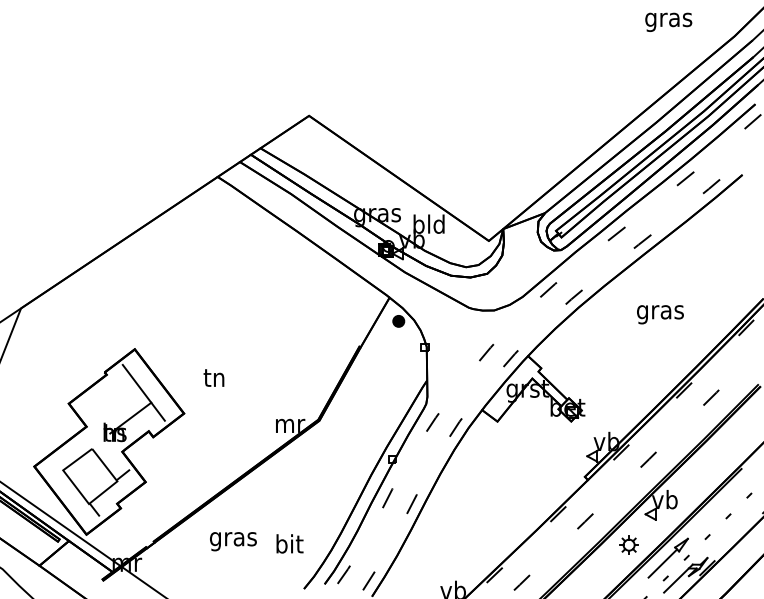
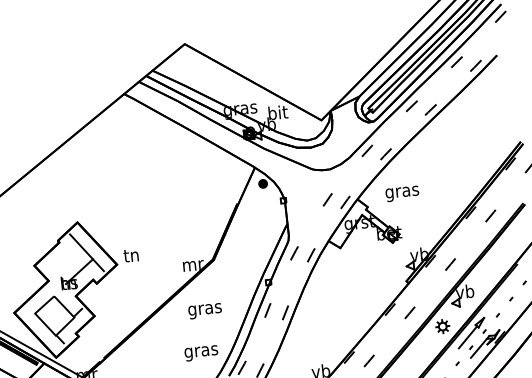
text: (428, 223) -> (277, 112), bld -> bit
text: (660, 314) -> (402, 193), moved
text: (213, 377) -> (130, 255), moved
text: (233, 541) -> (205, 311), moved
text: (288, 546) -> (200, 351), bit -> gras

